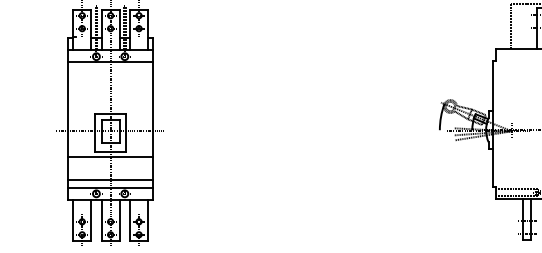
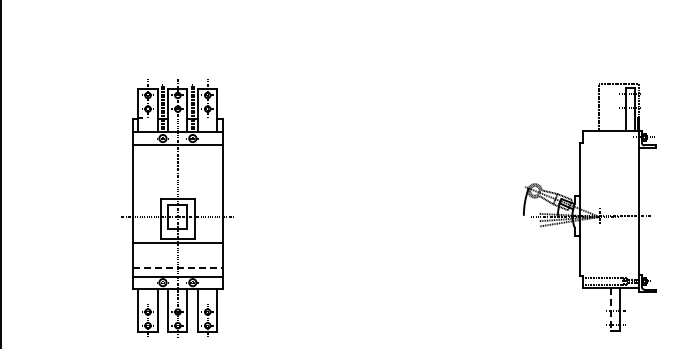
line: (110, 180) -> (177, 268), solid -> dashed
line: (523, 220) -> (611, 310), solid -> dashed

